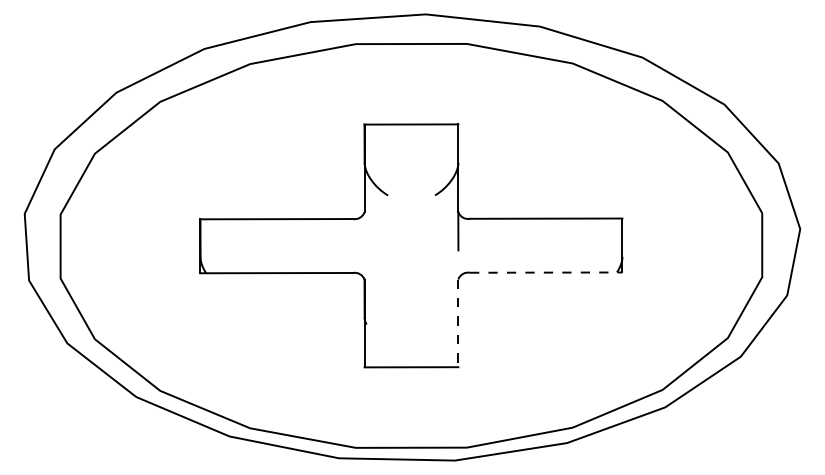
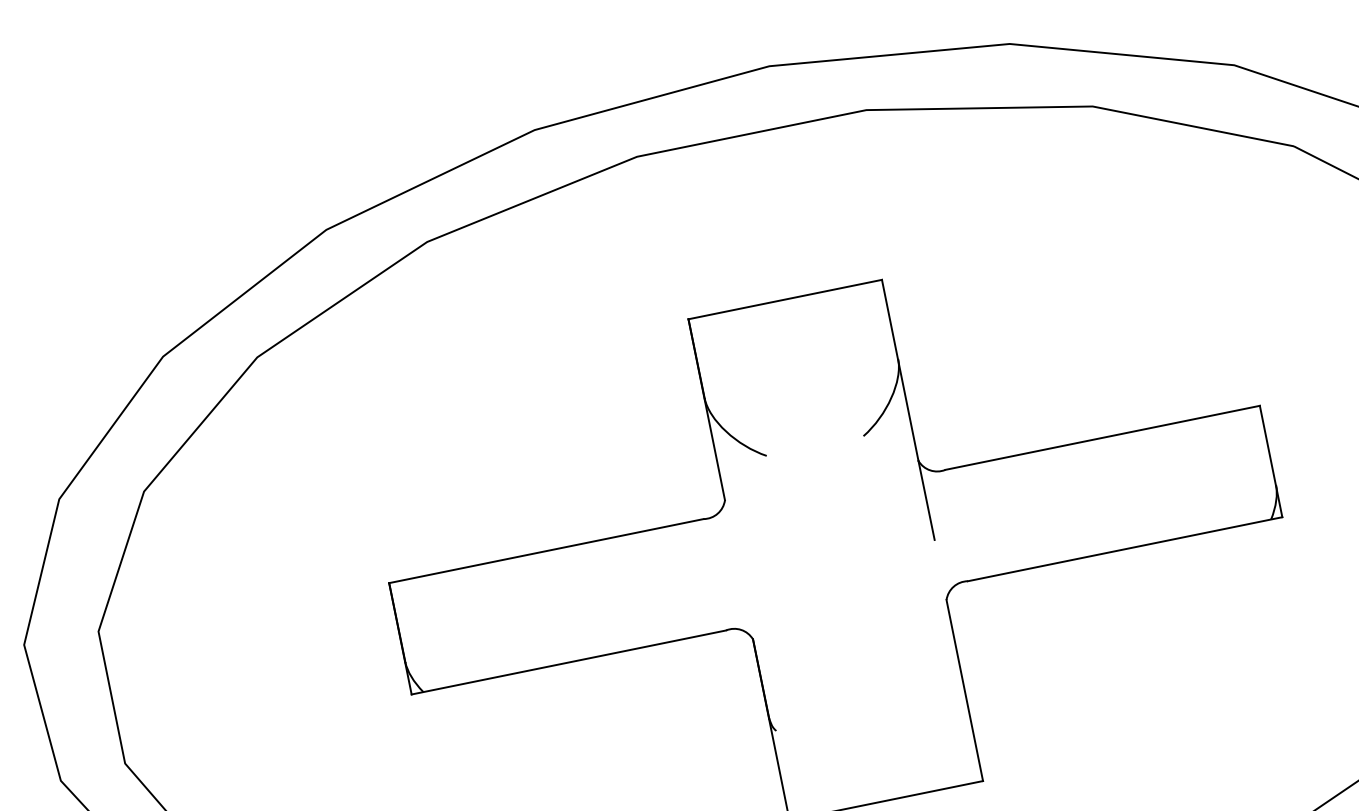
line: (546, 272) -> (1125, 548), dashed -> solid
line: (458, 323) -> (965, 690), dashed -> solid

